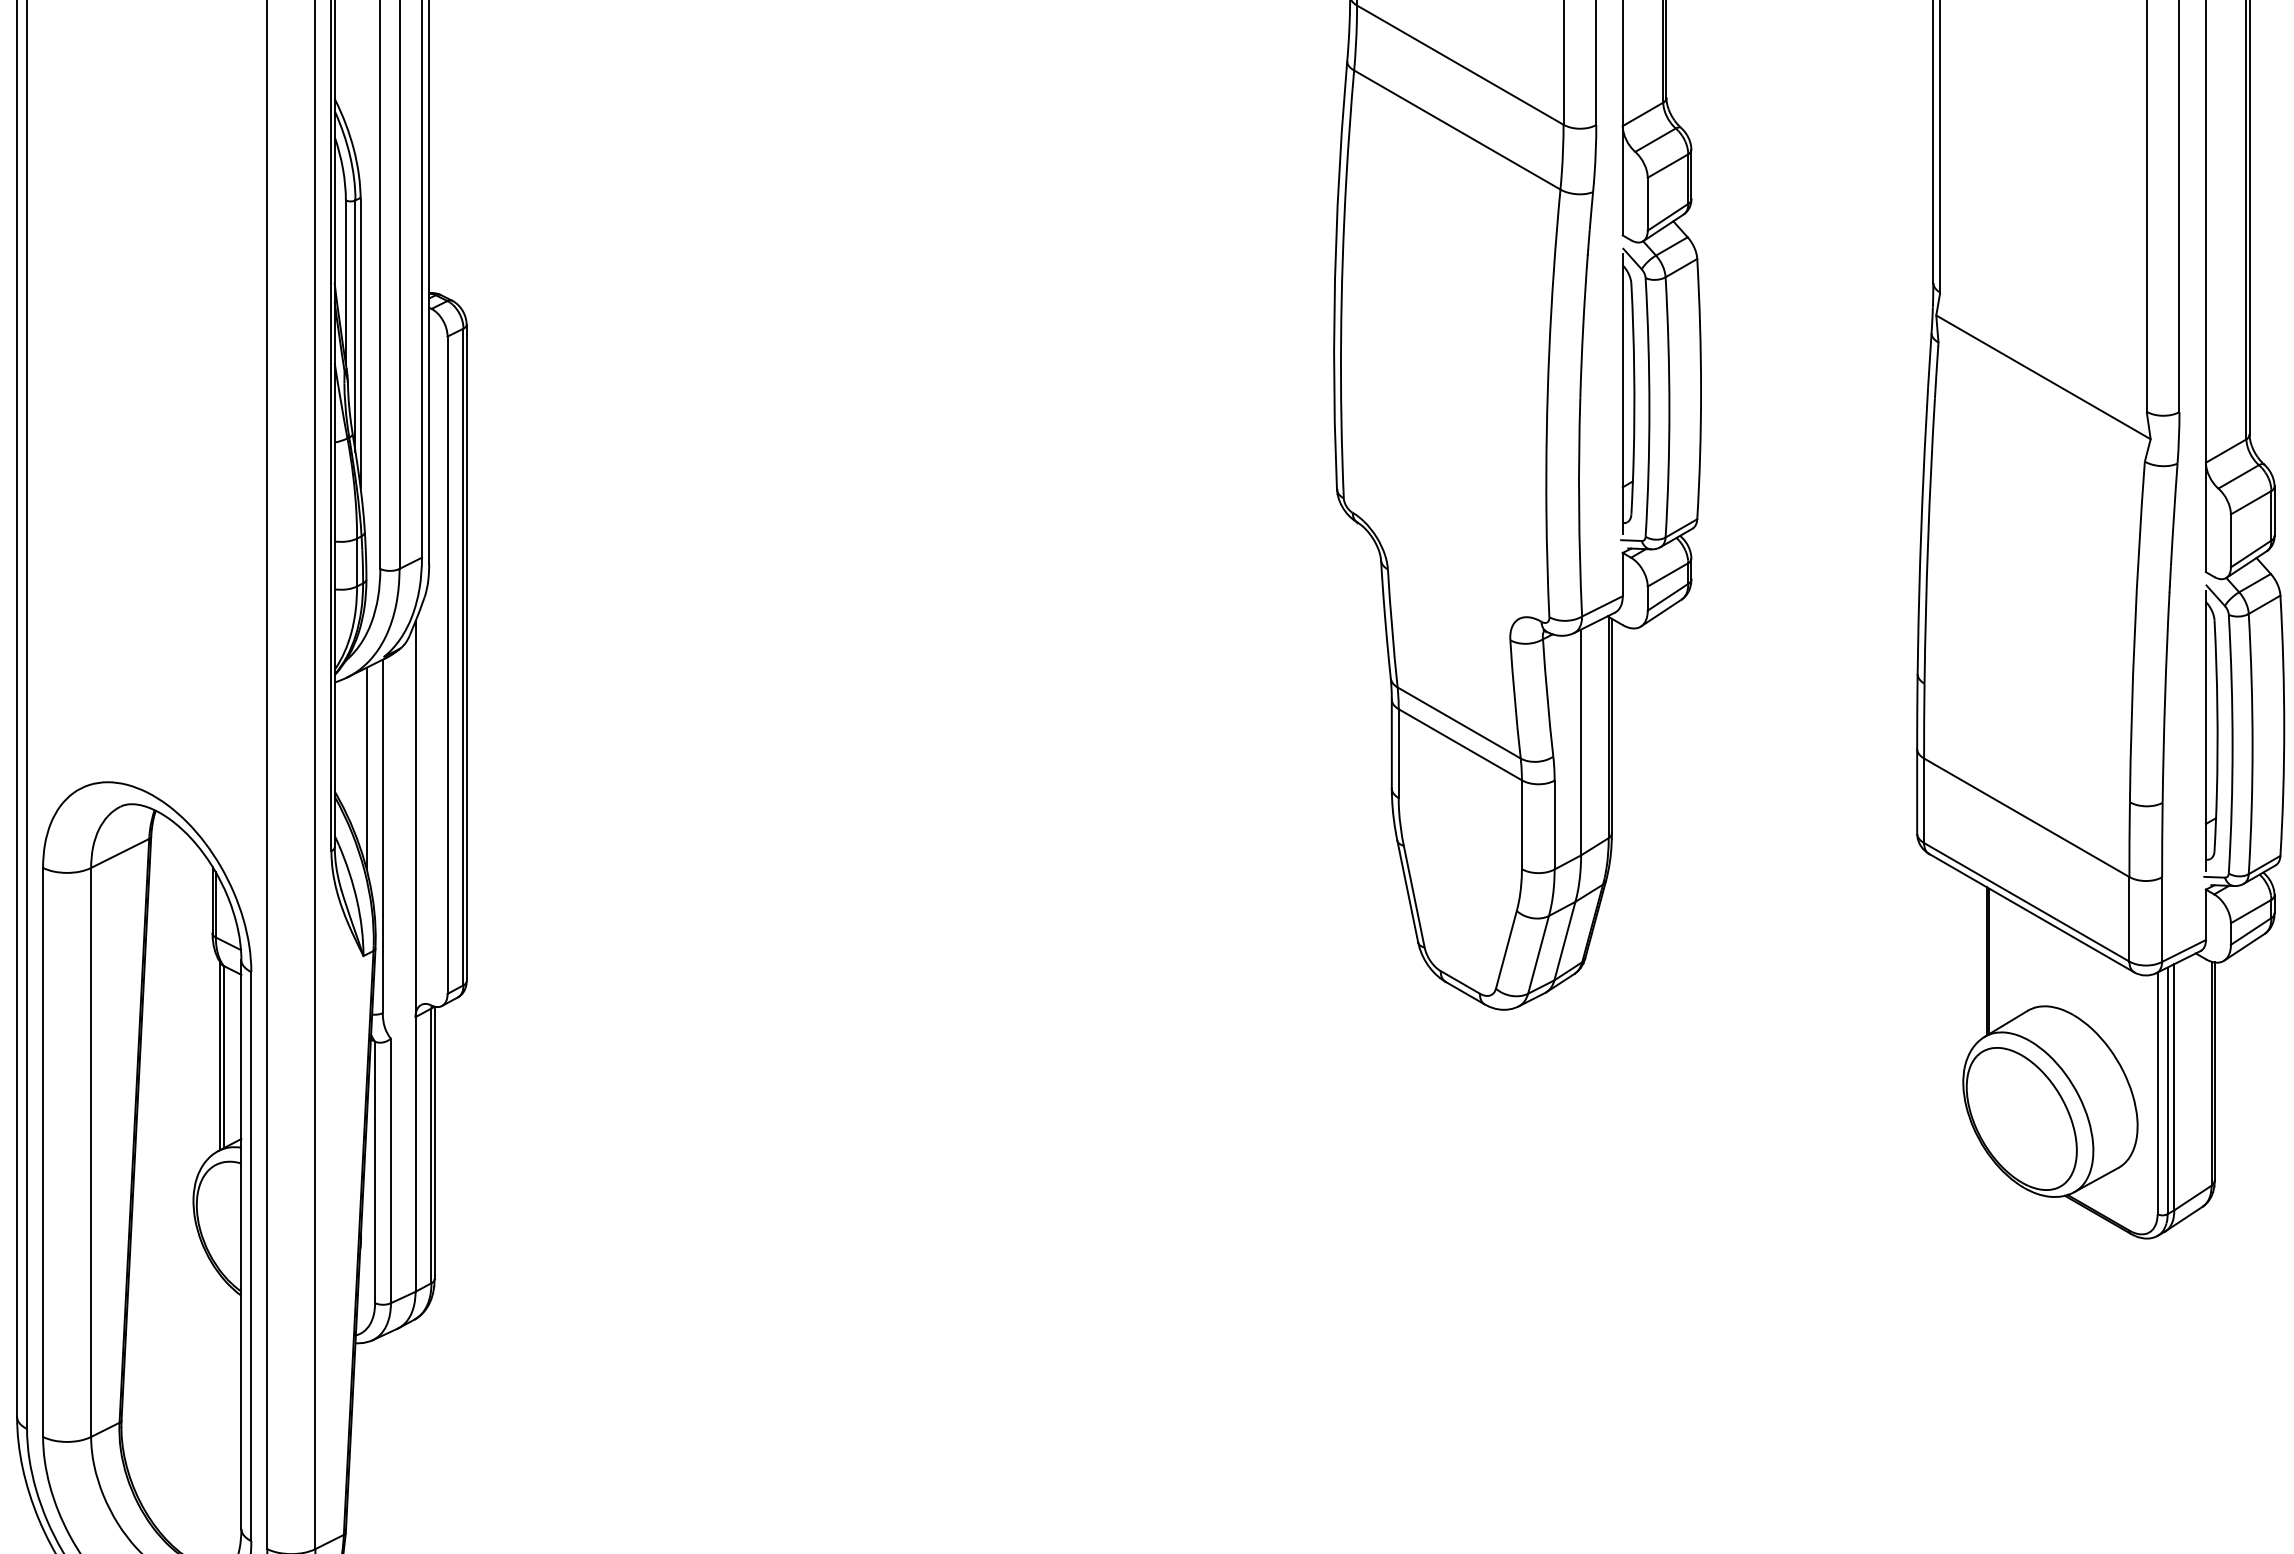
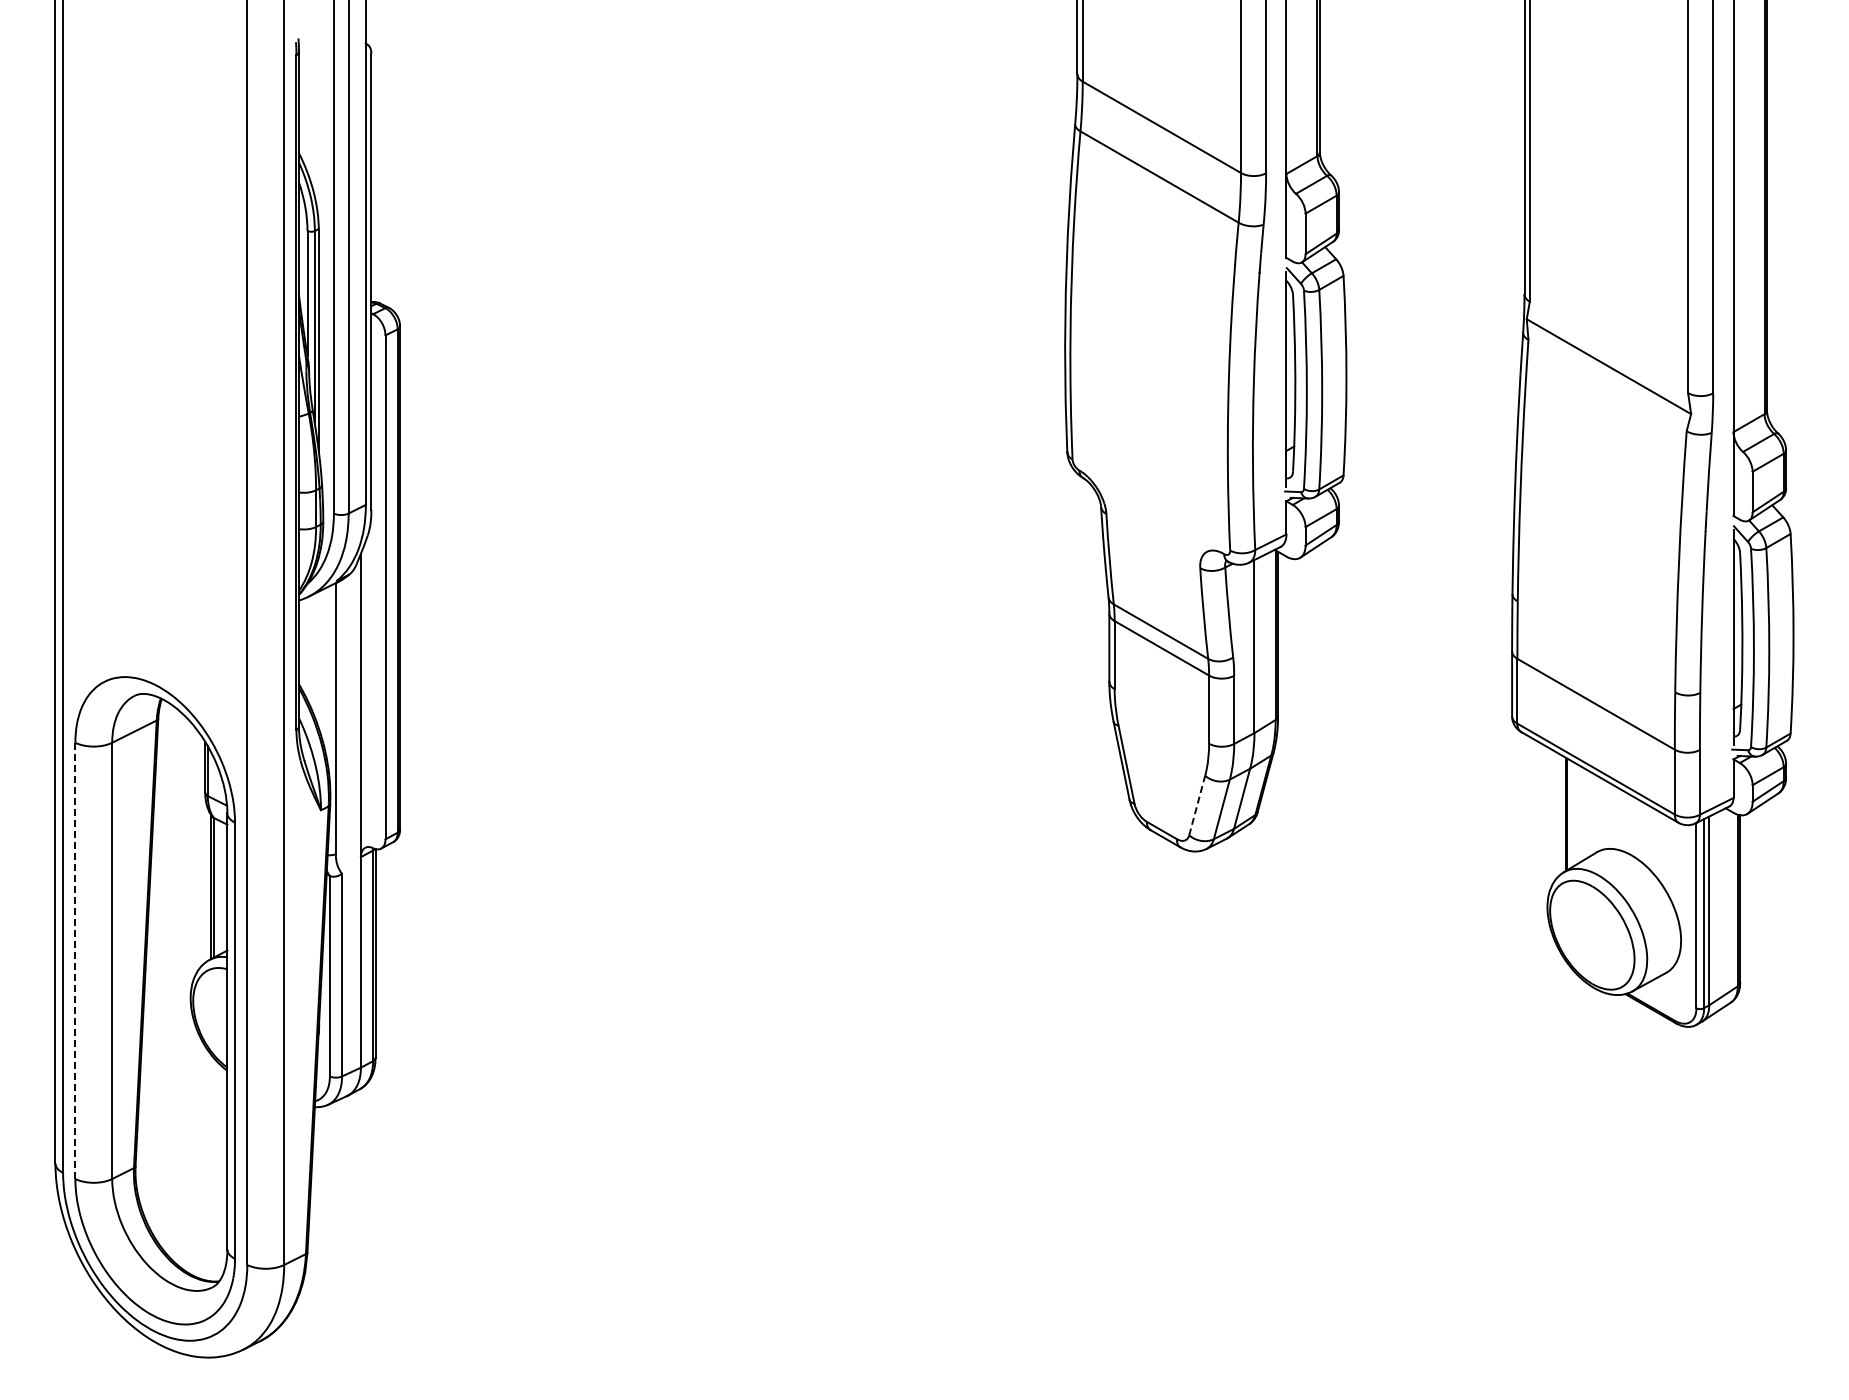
line: (366, 768) -> (323, 666), removed
line: (1506, 949) -> (1197, 805), solid -> dashed
line: (43, 1151) -> (75, 960), solid -> dashed

